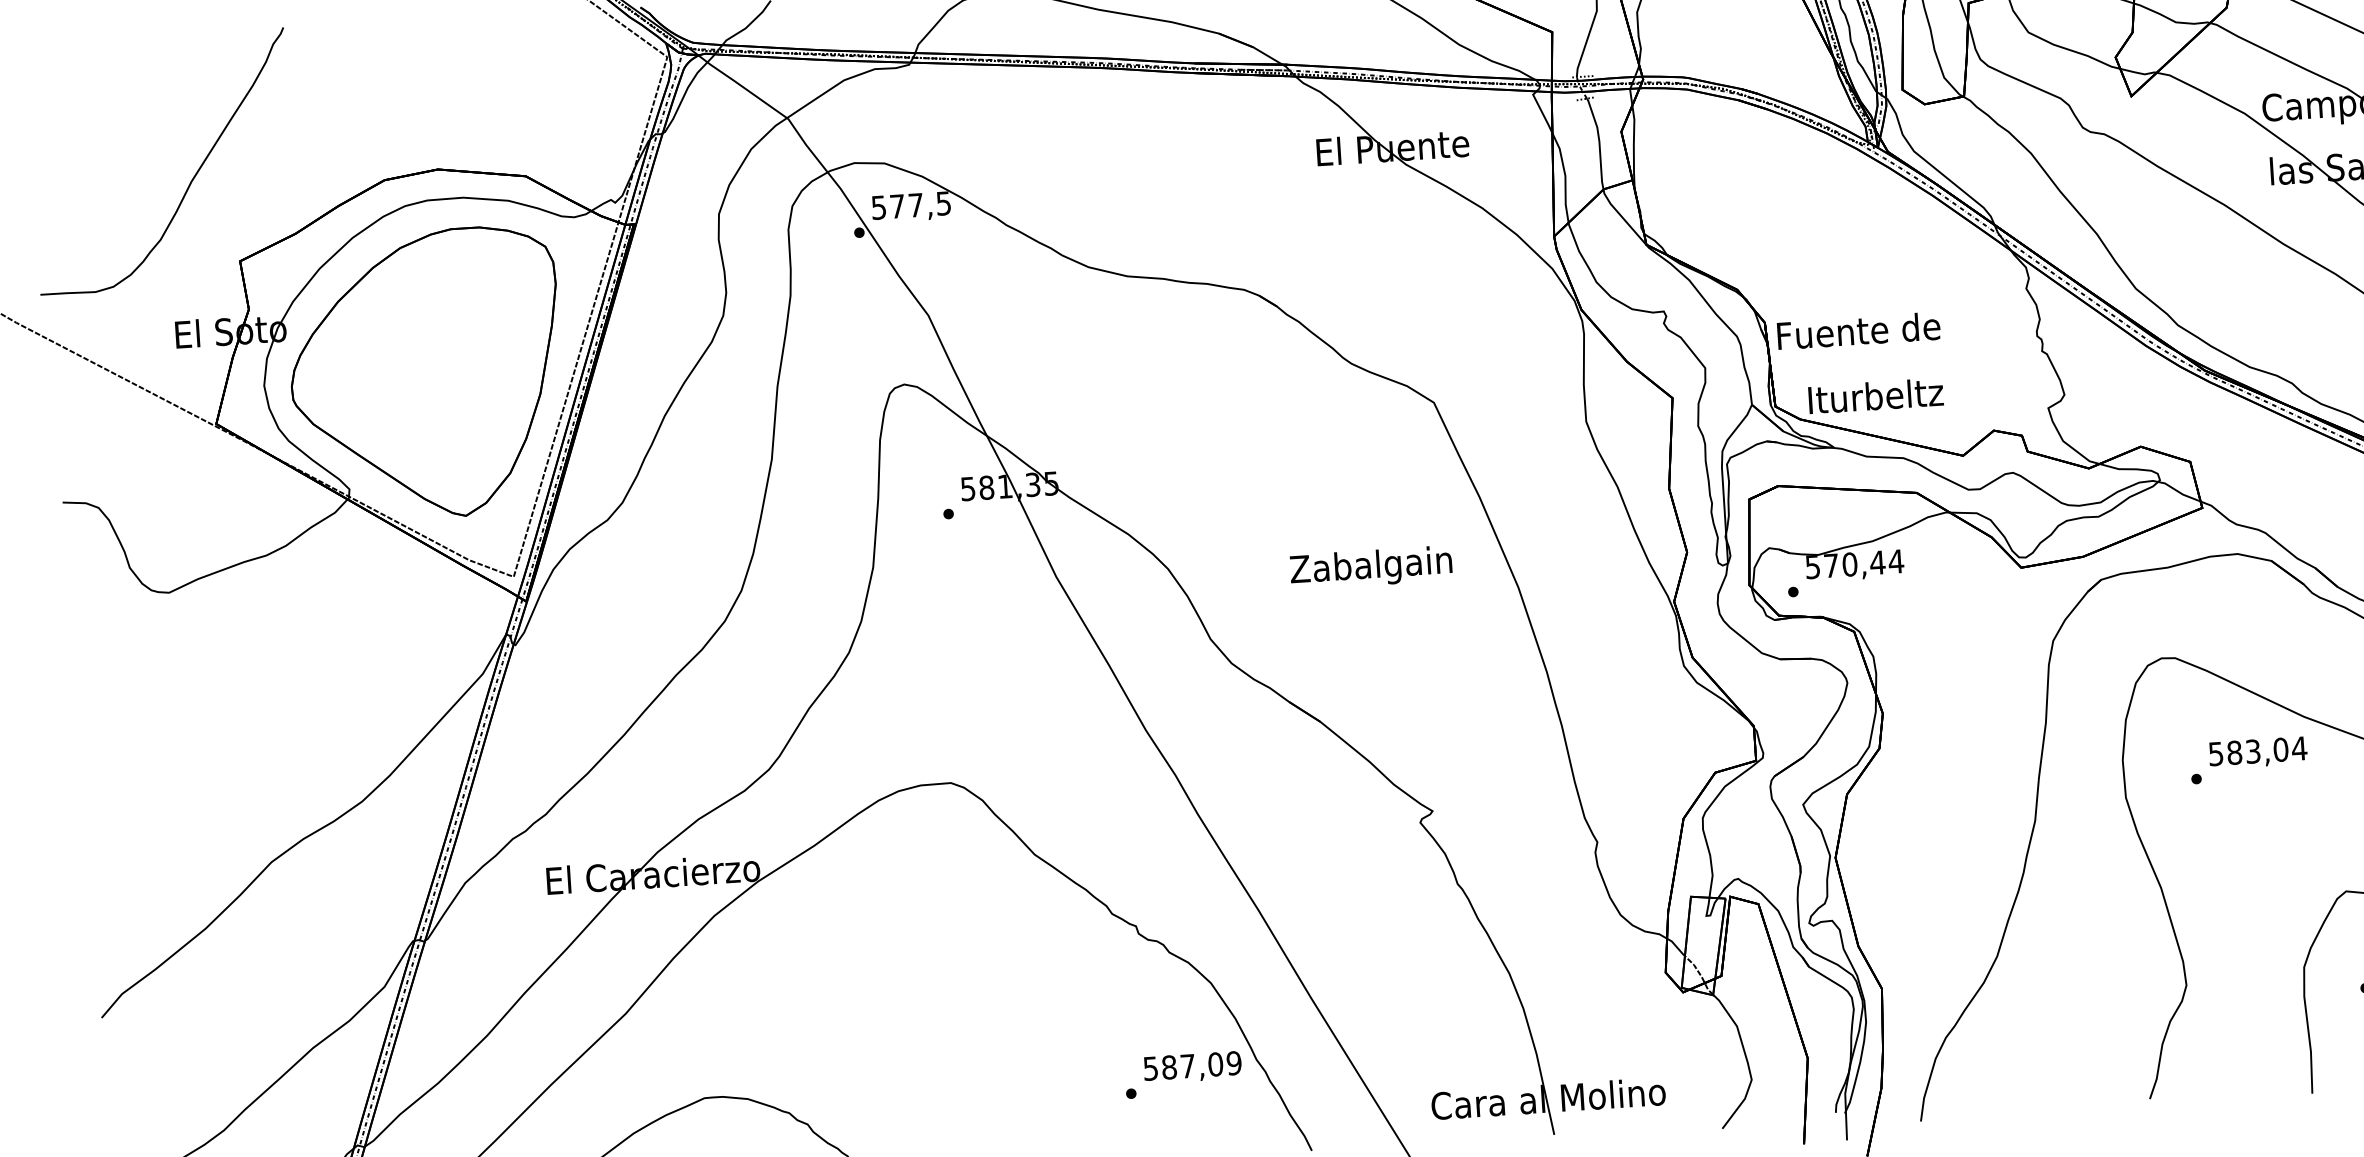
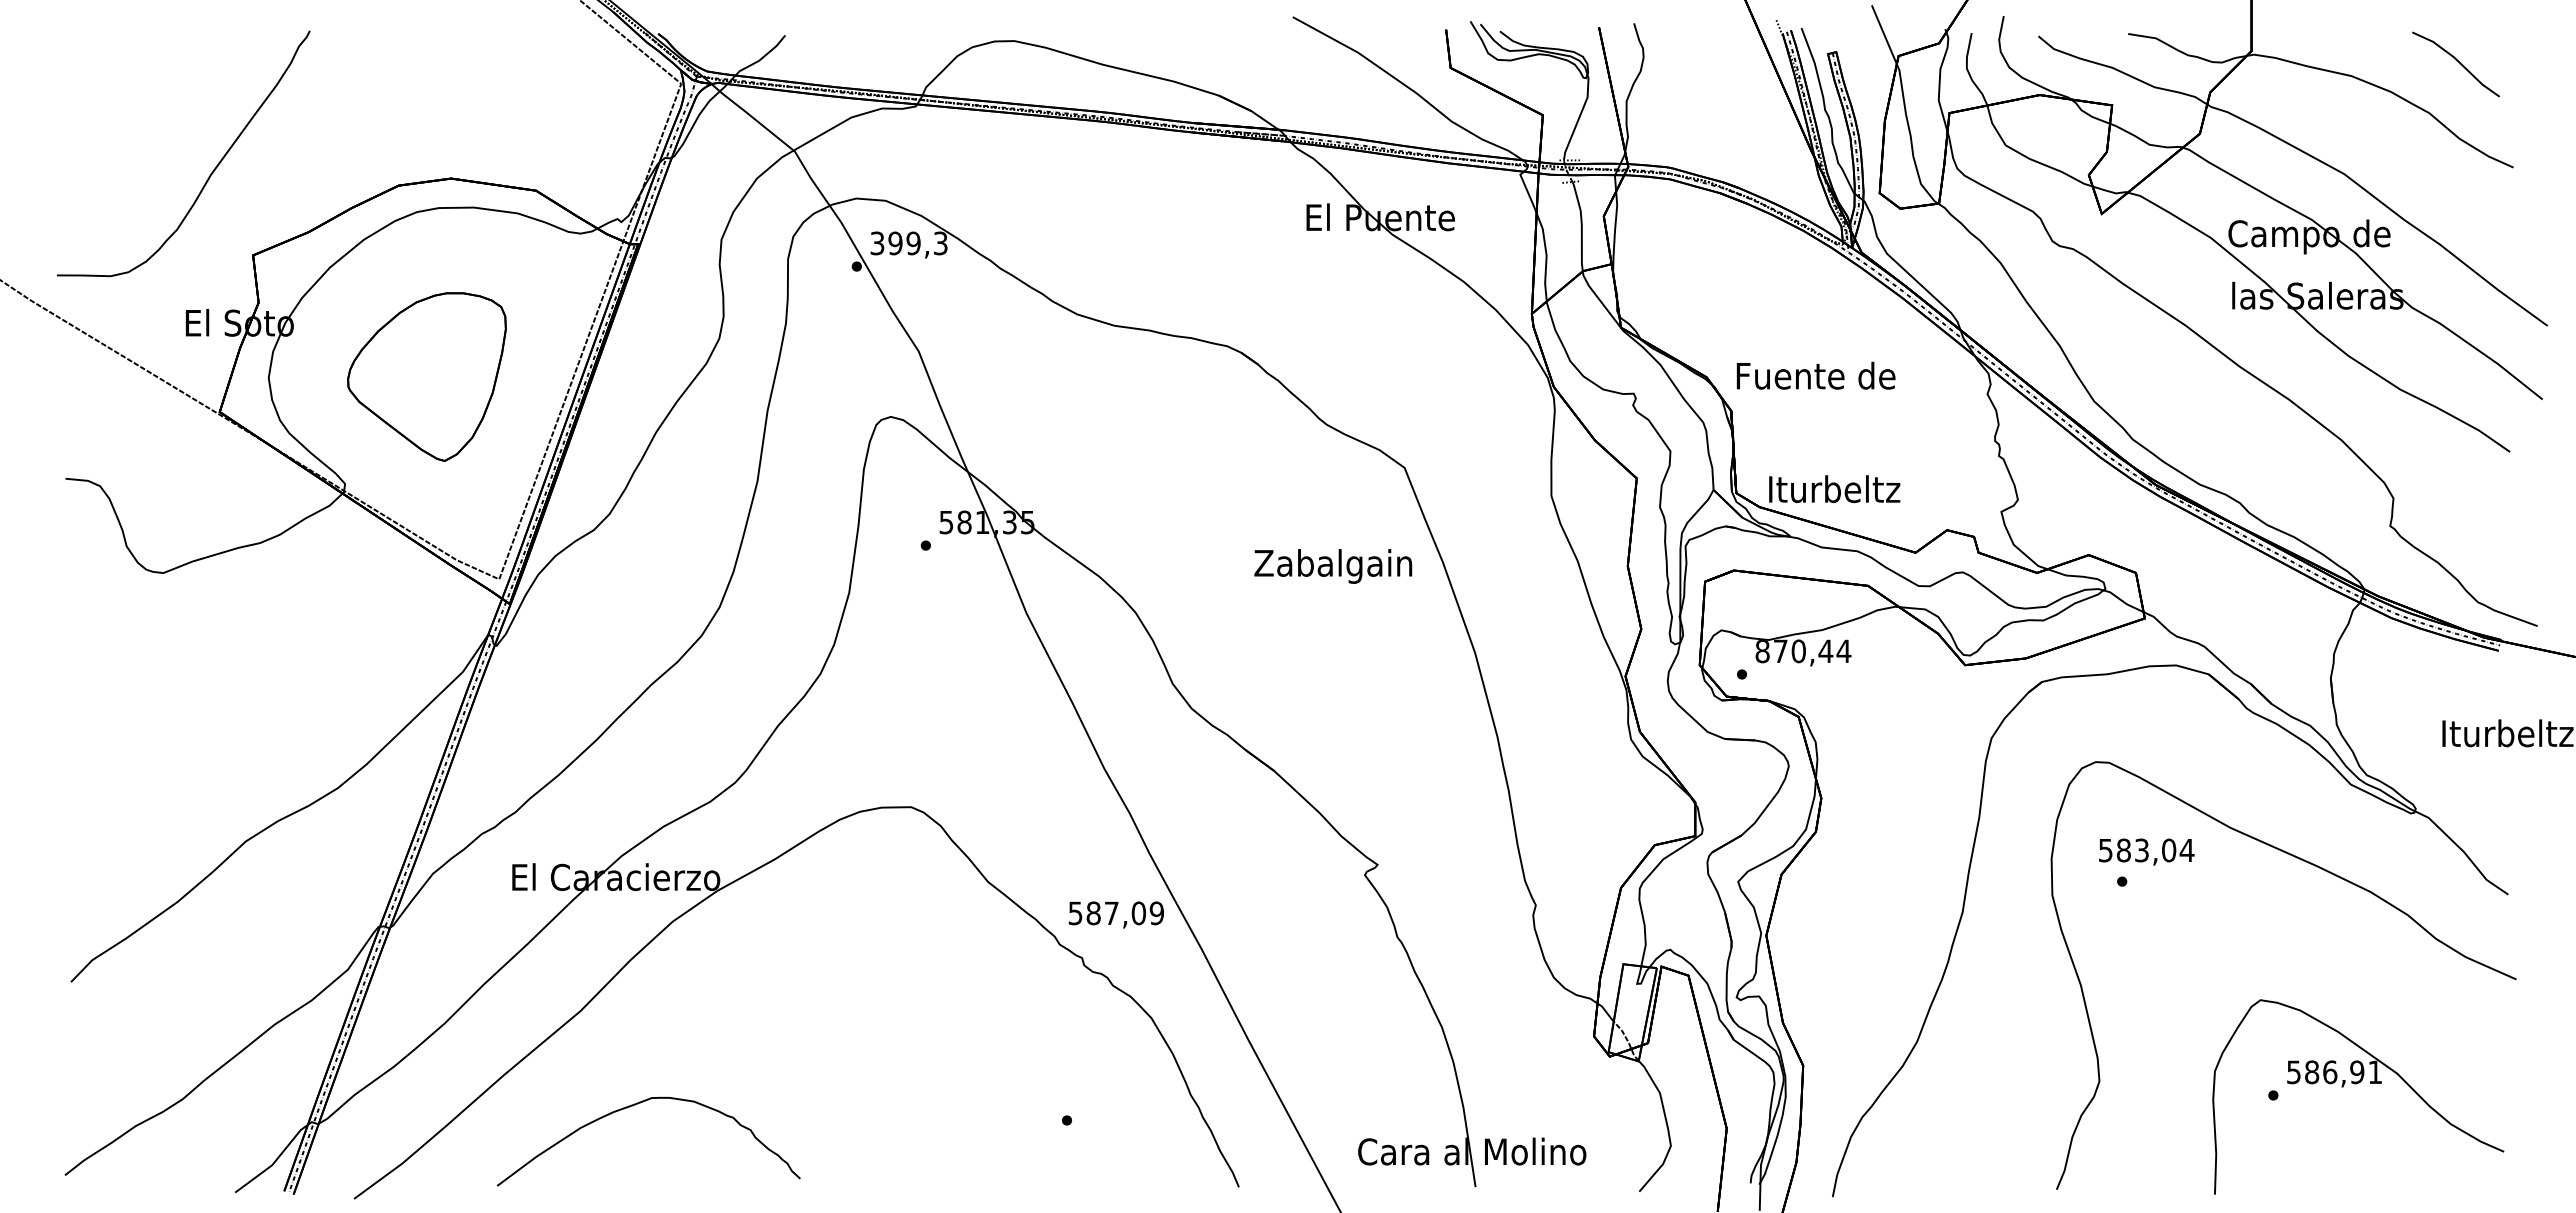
text: (911, 205) -> (909, 243), 577,5 -> 399,3
text: (1858, 330) -> (1815, 375), moved
part: (425, 373) -> (426, 376), size x0.6
text: (1371, 567) -> (1333, 566), moved
text: (1812, 567) -> (1762, 651), 570,44 -> 870,44
text: (2257, 752) -> (2146, 851), moved
text: (1191, 1067) -> (1115, 914), moved

